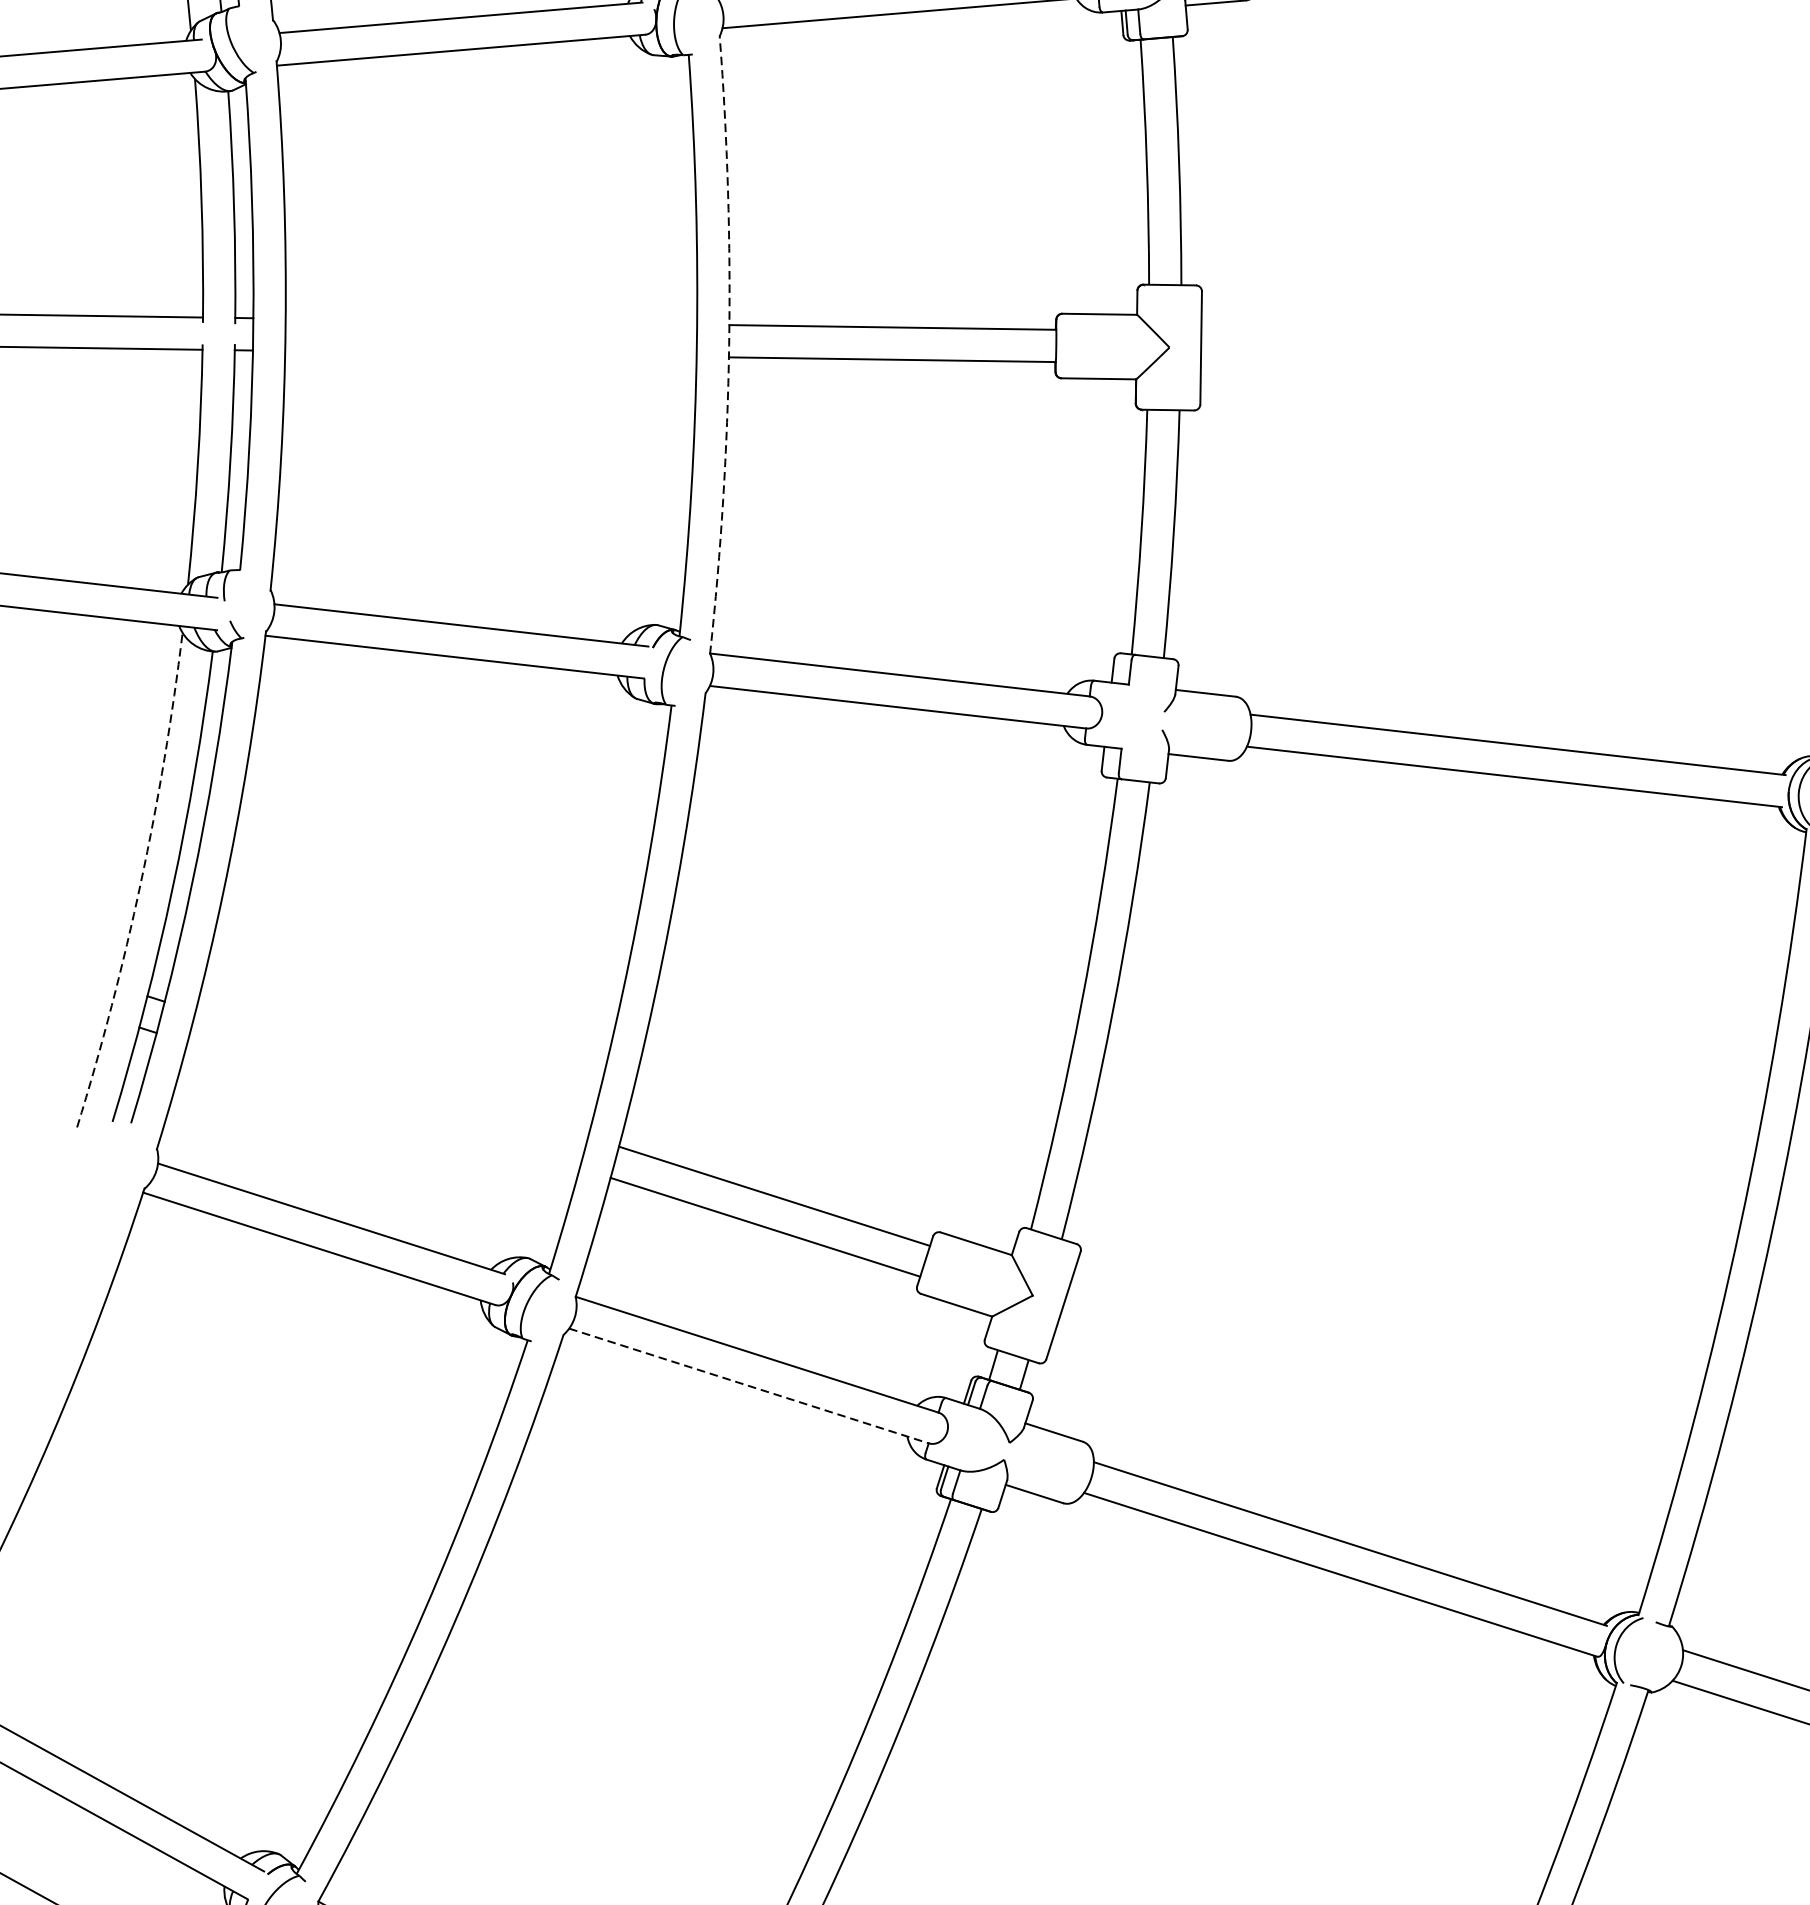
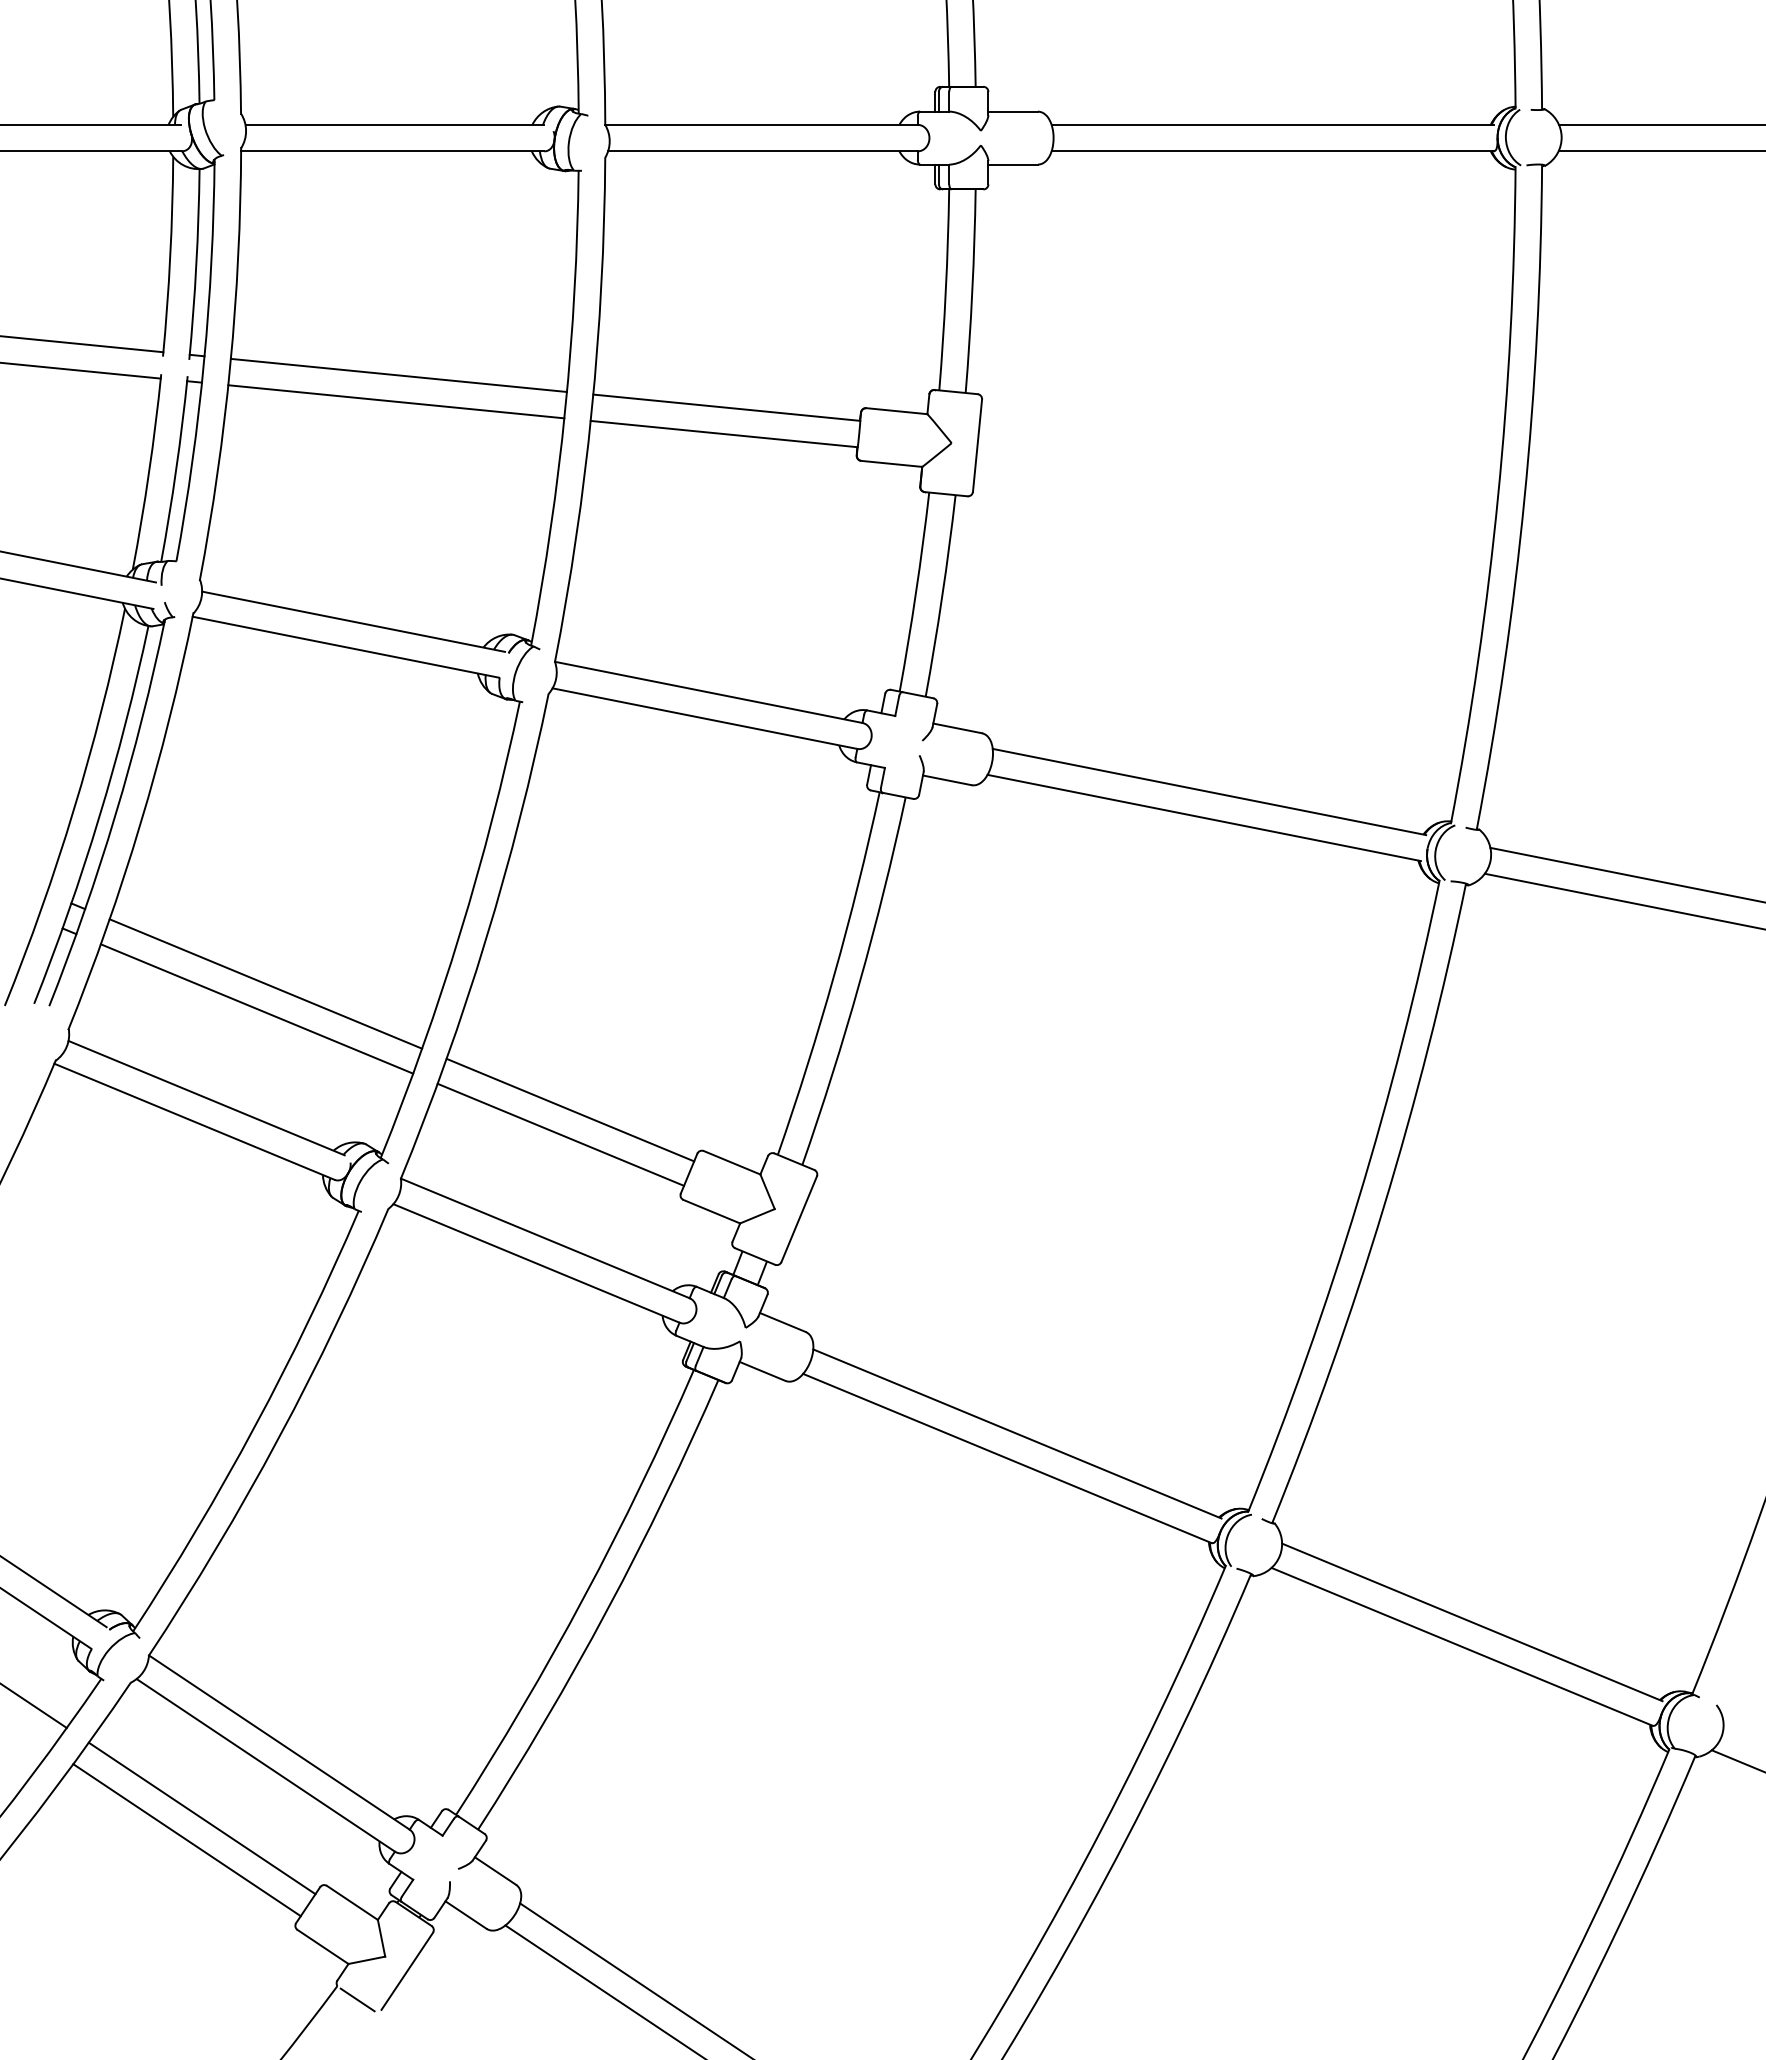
line: (490, 320) -> (398, 374), added
arc: (728, 344) -> (591, 410), dashed -> solid
line: (491, 353) -> (396, 401), added
arc: (140, 883) -> (73, 810), dashed -> solid
line: (391, 1073) -> (265, 983), added
line: (382, 1104) -> (256, 1008), added
line: (748, 1386) -> (536, 1263), dashed -> solid

